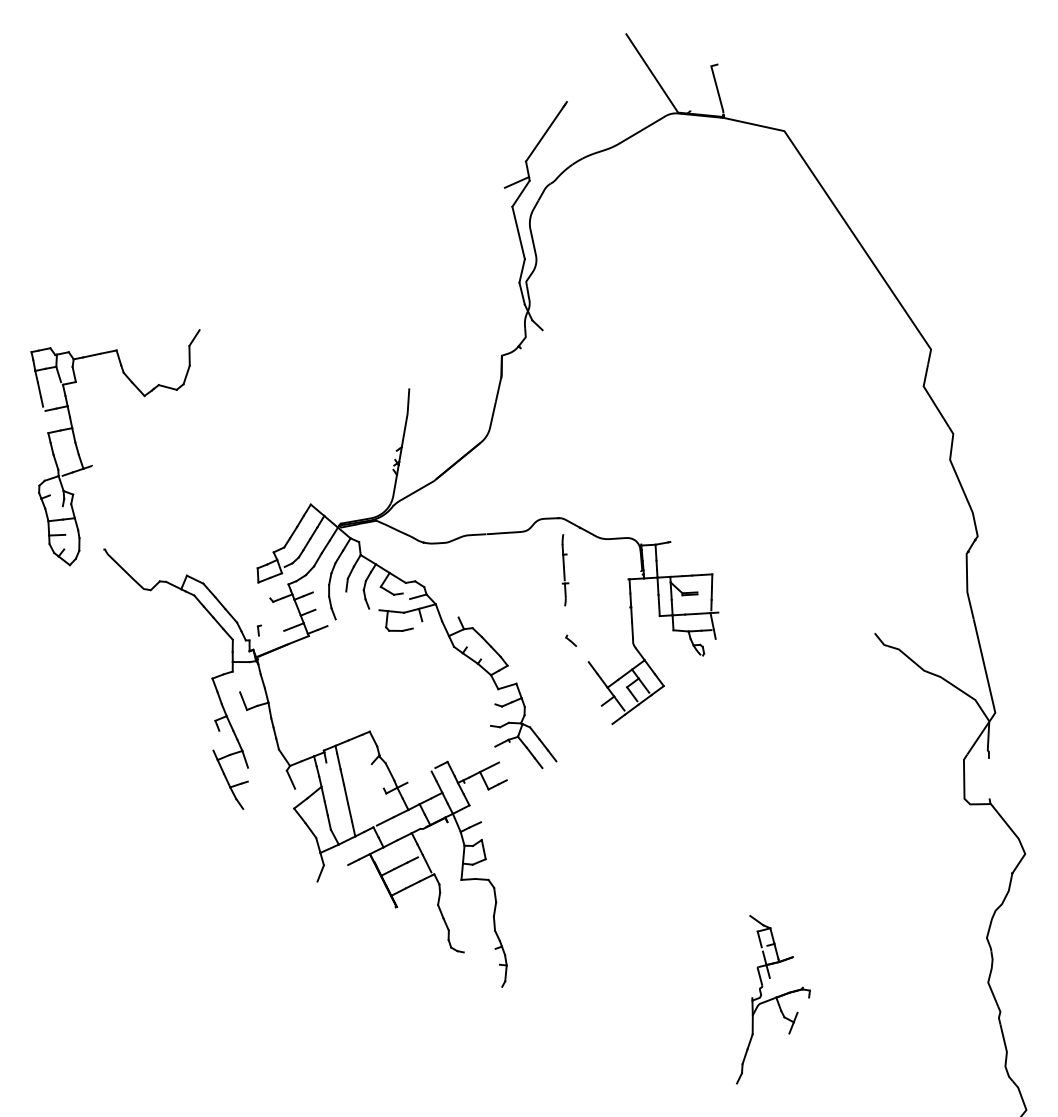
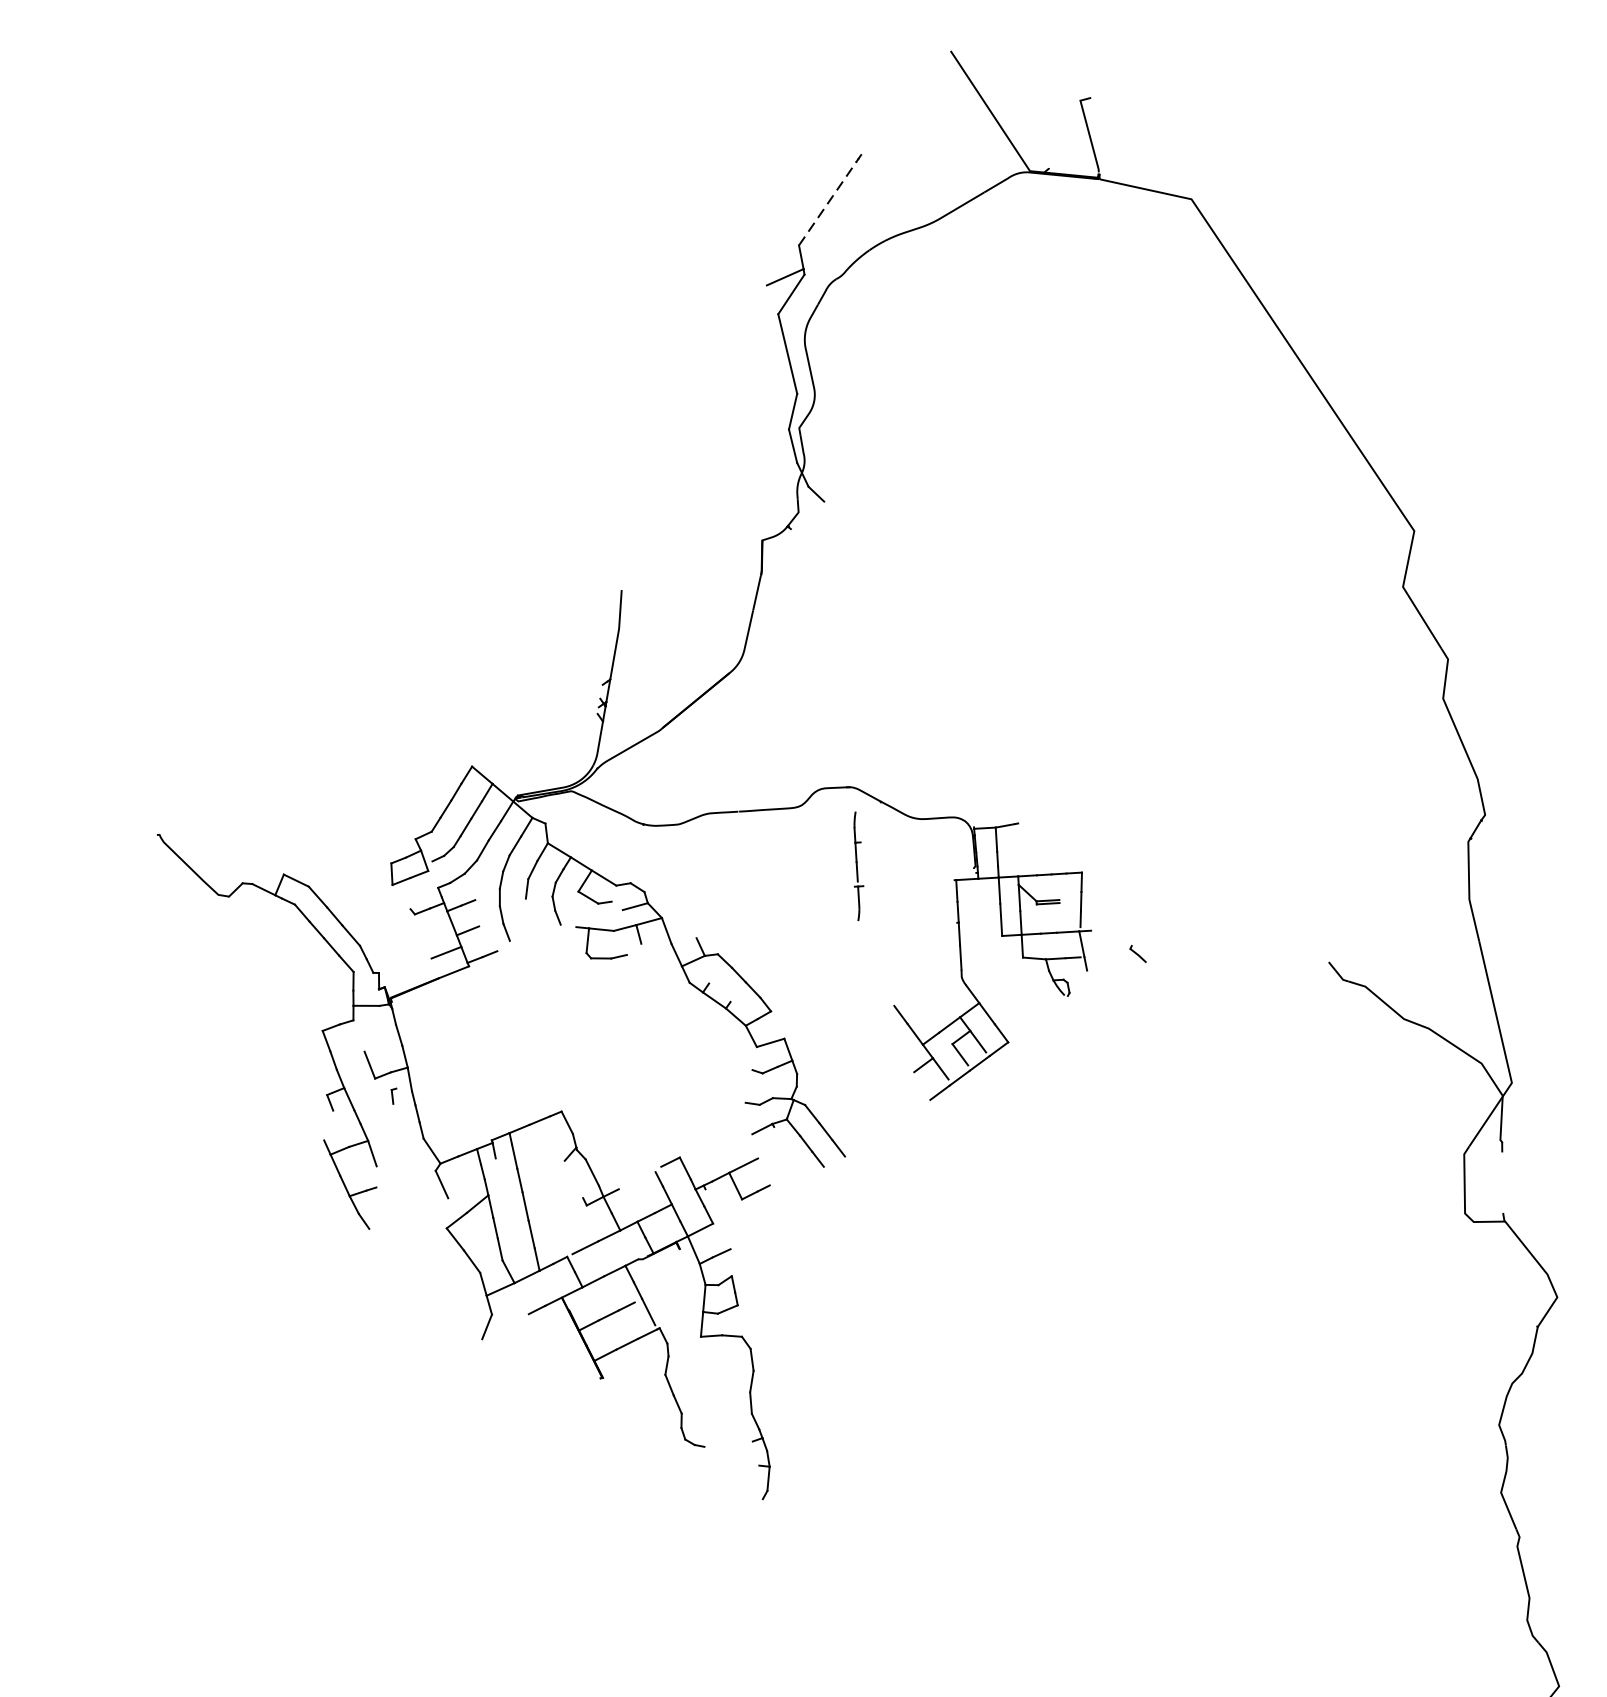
line: (545, 133) -> (828, 202), solid -> dashed
part: (92, 465) -> (140, 707), removed
part: (259, 630) -> (394, 1096), moved
part: (570, 640) -> (1136, 953), moved
part: (773, 999) -> (1174, 1518), removed

